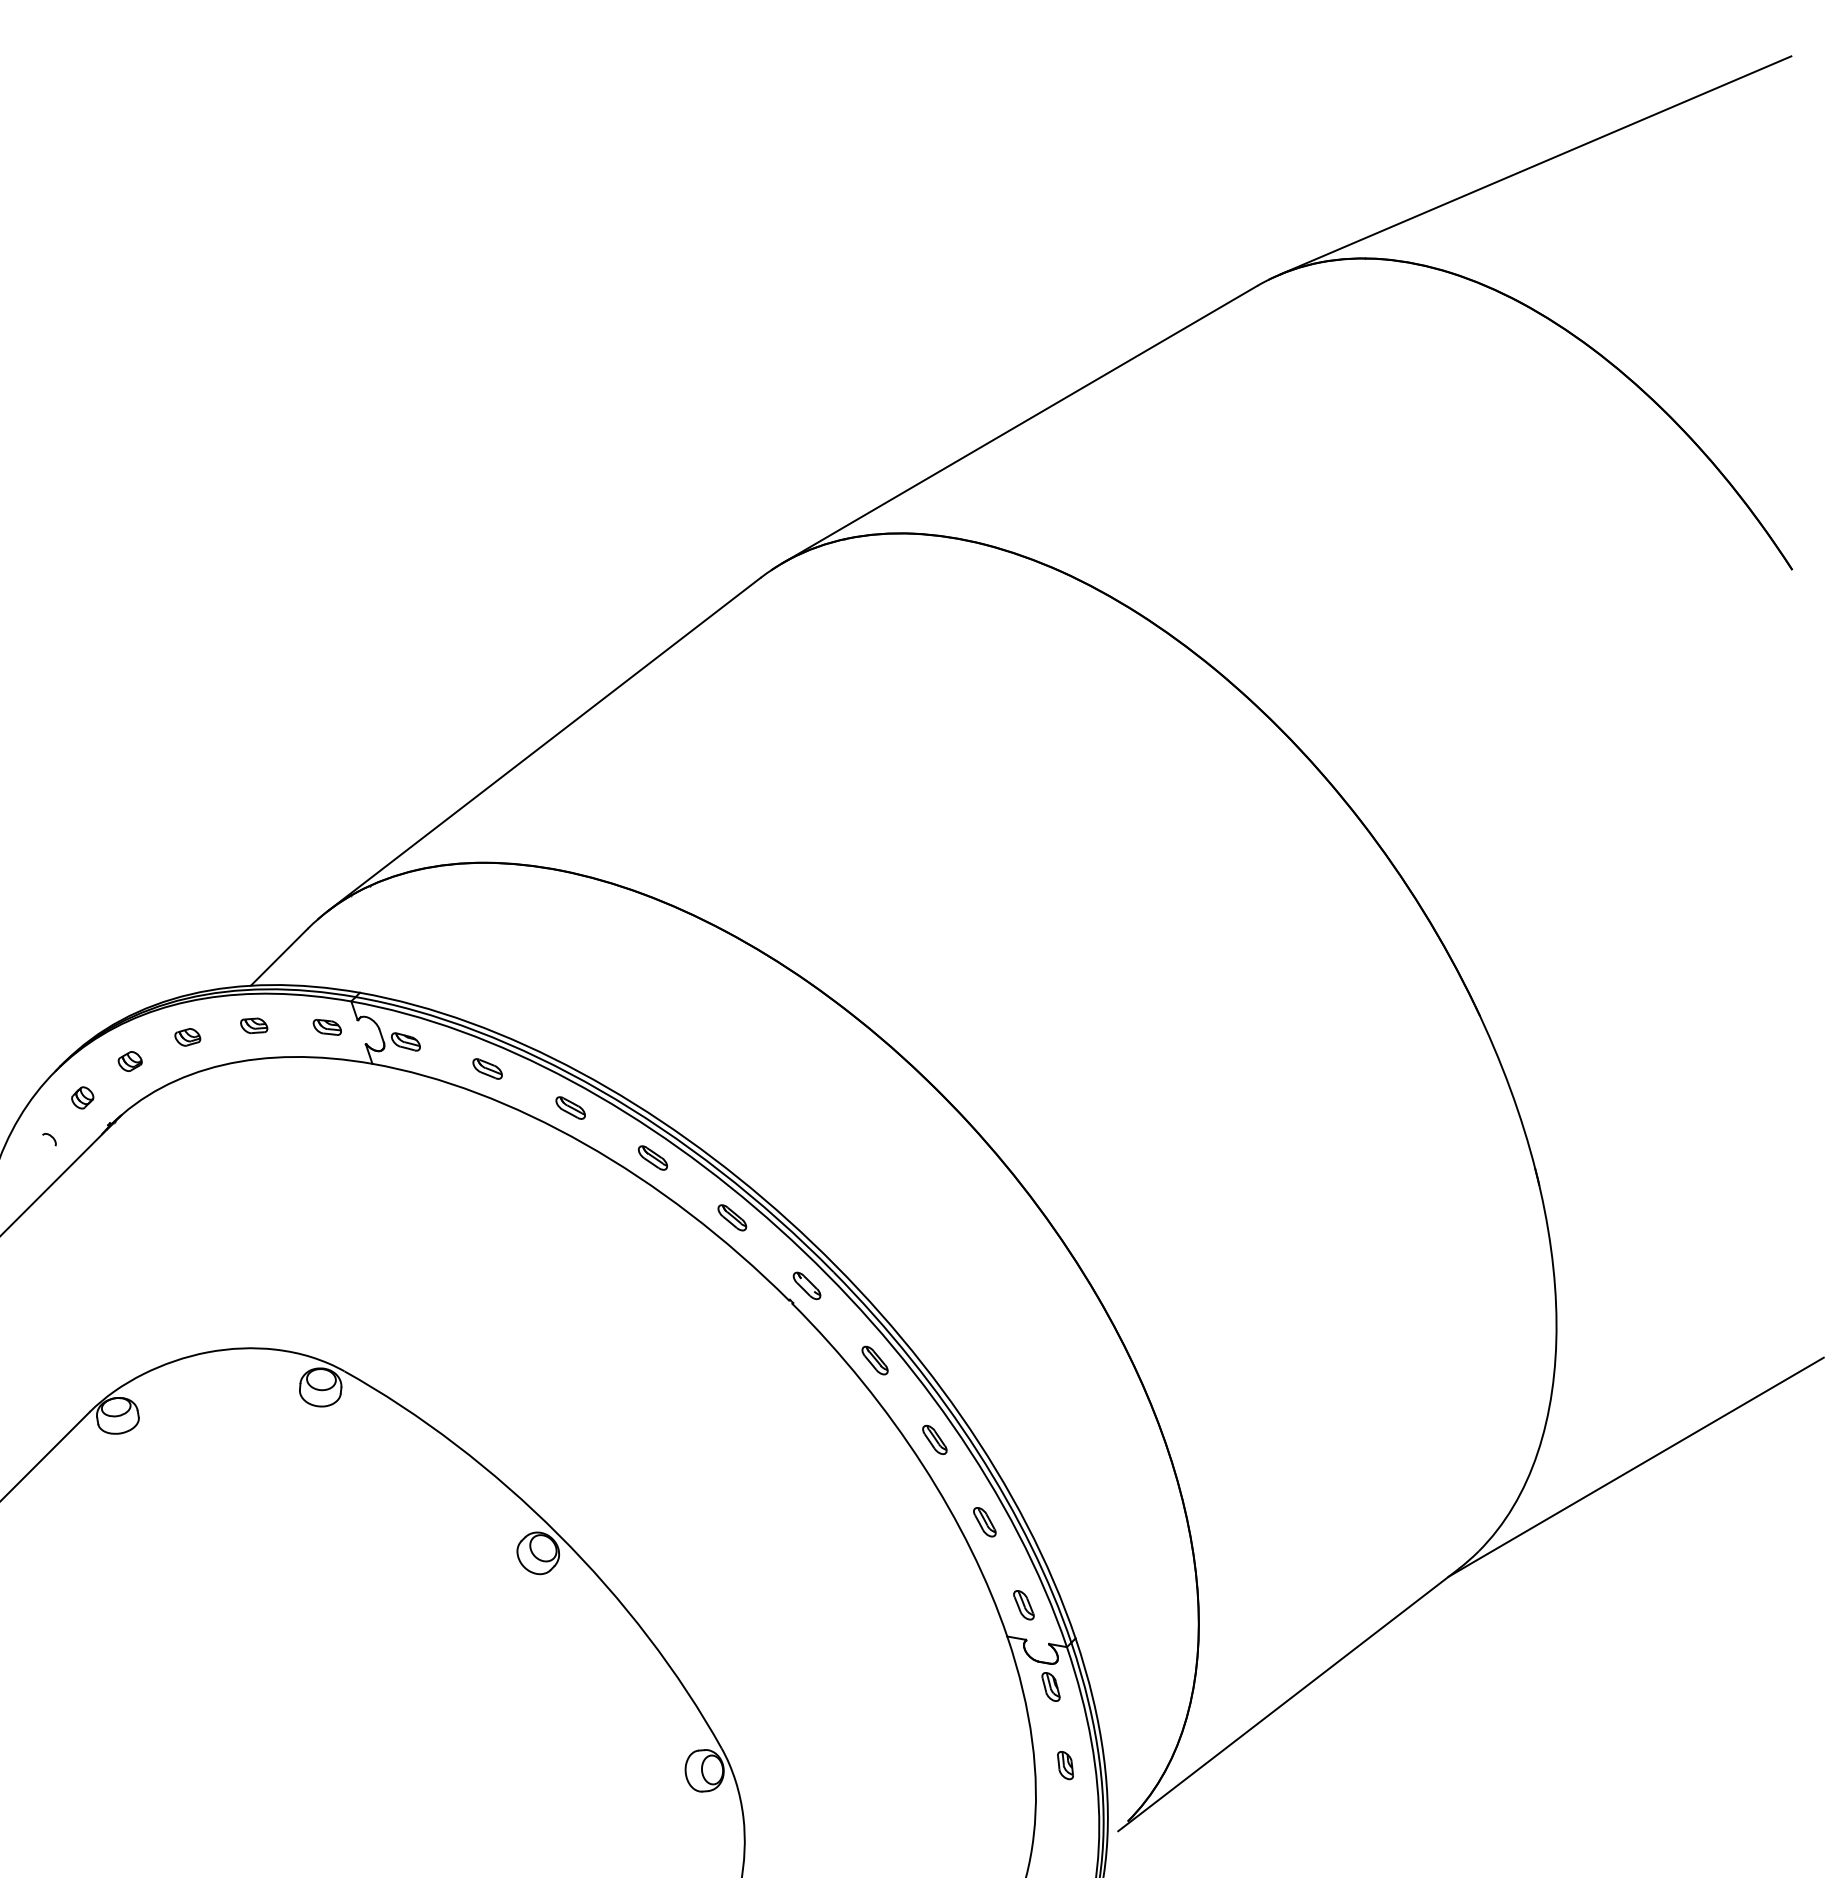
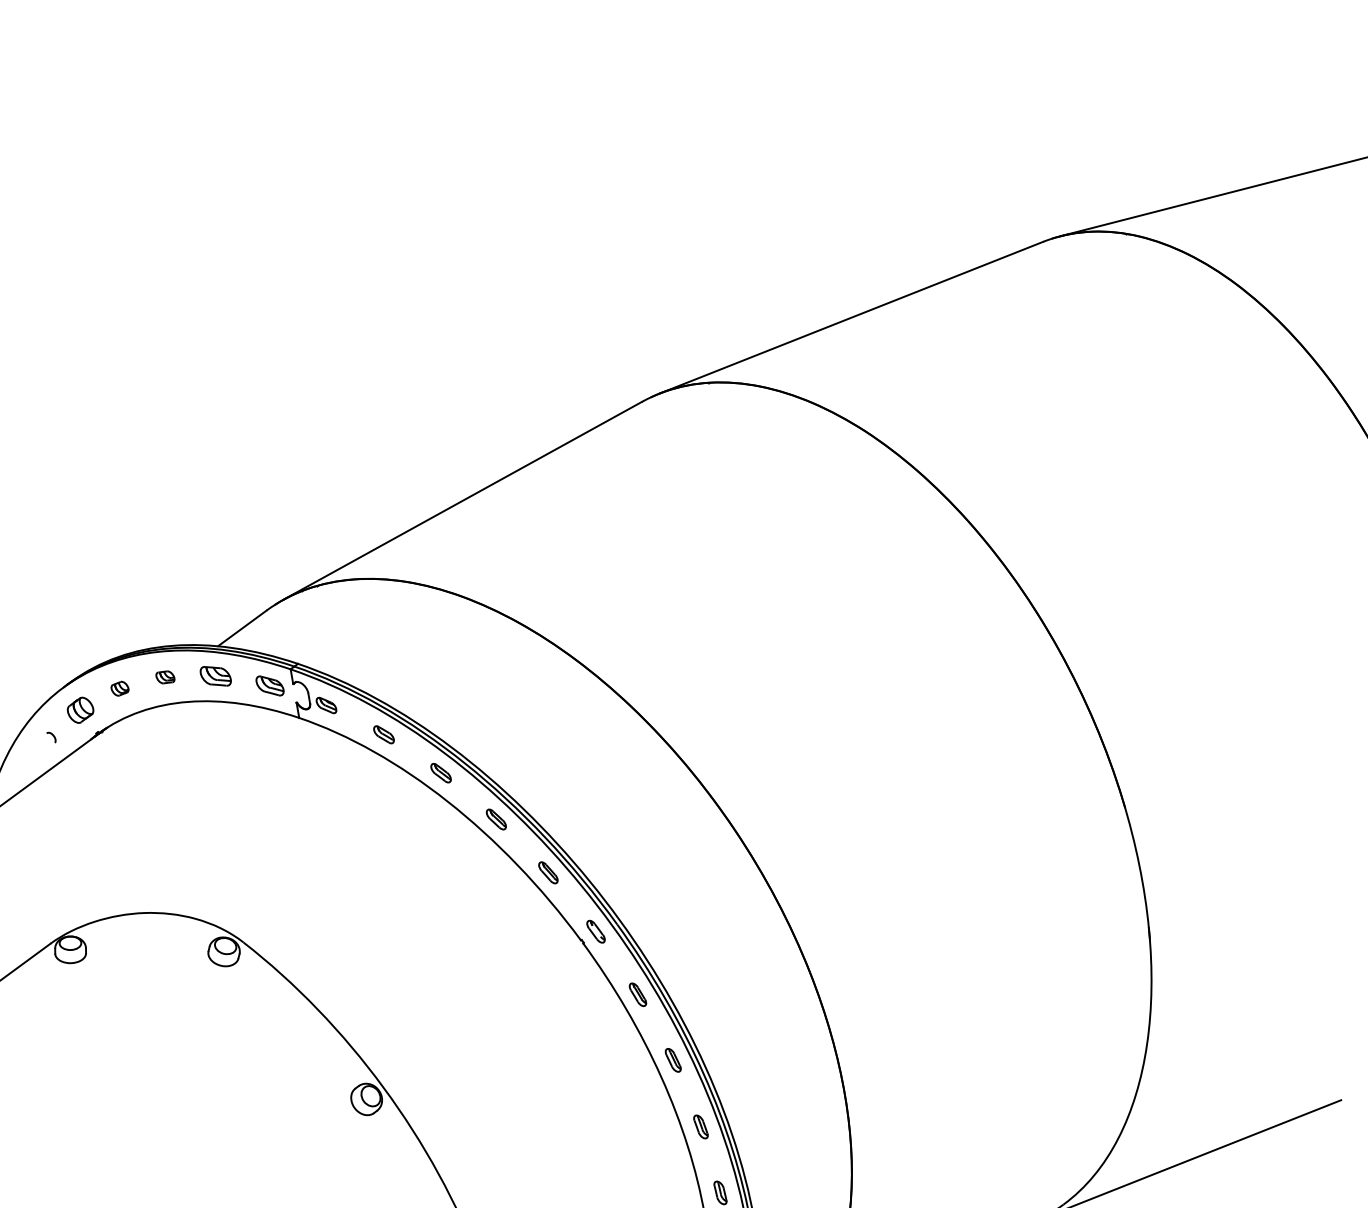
part: (254, 1025) -> (216, 676), size x1.6
part: (326, 1026) -> (269, 685), size x1.4
part: (82, 1097) -> (80, 710), size x1.6

